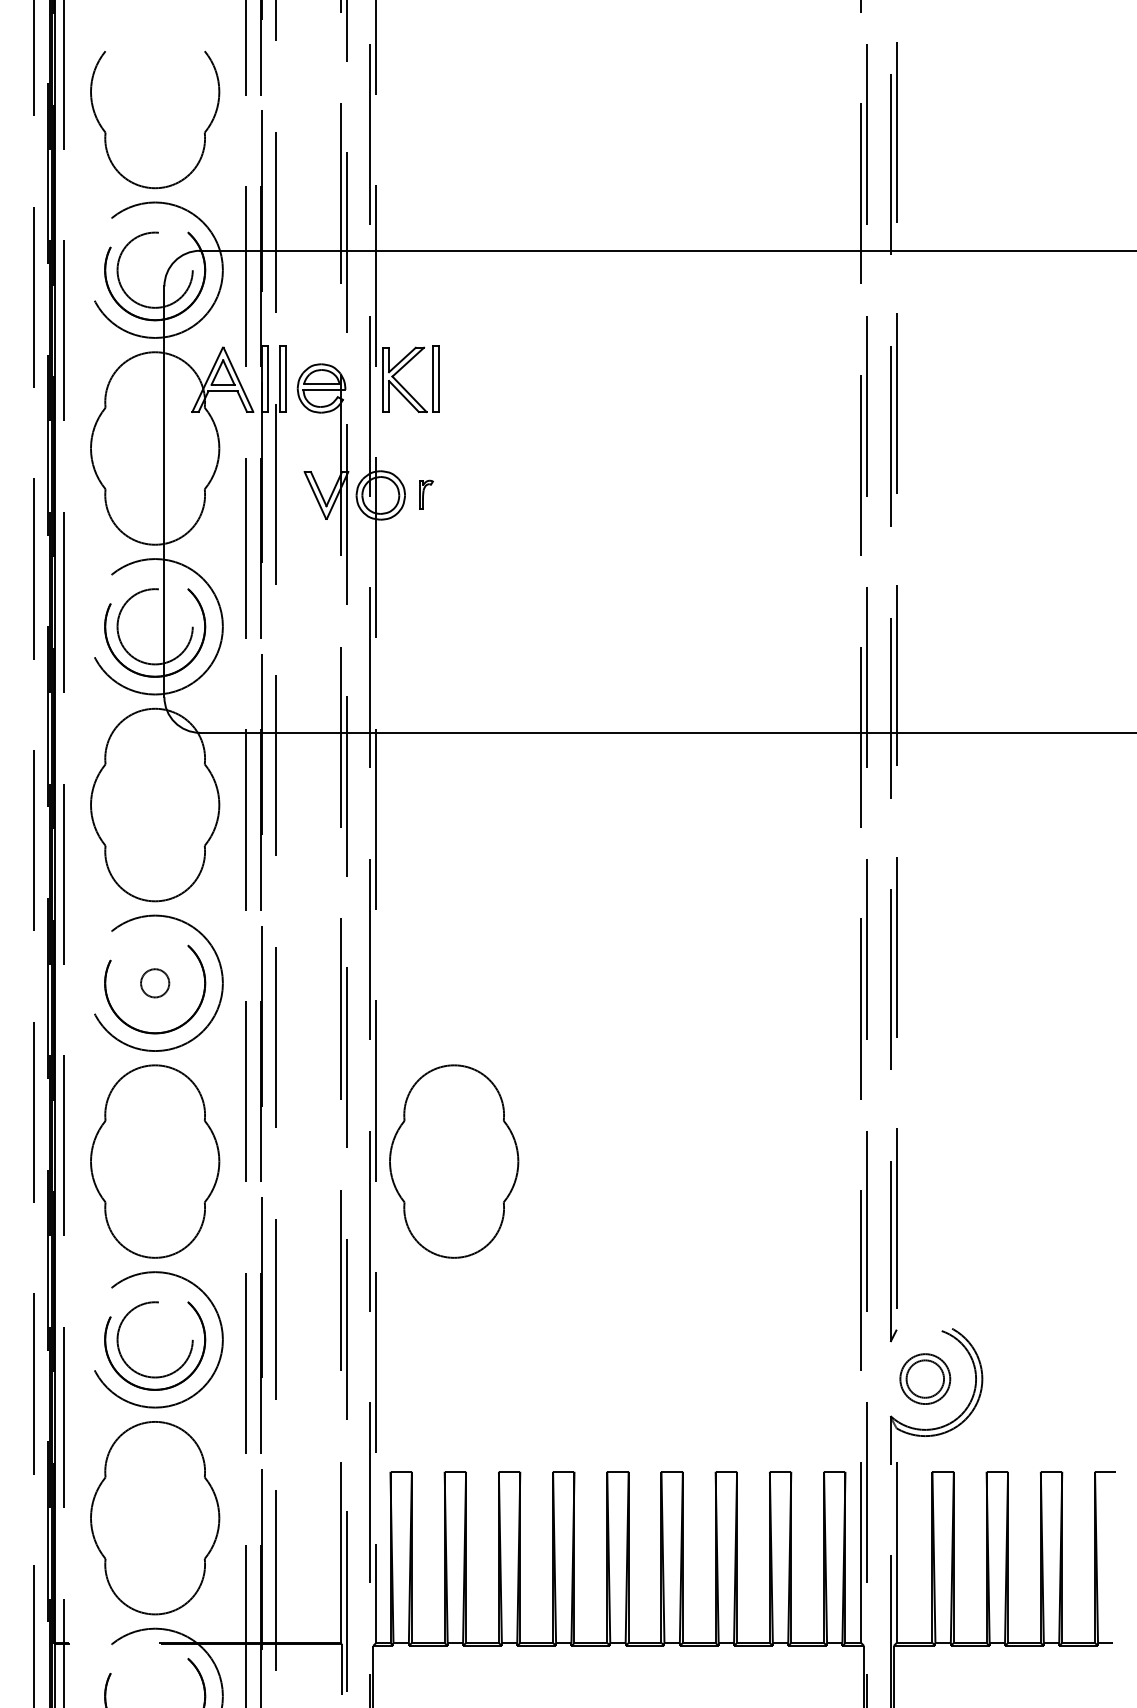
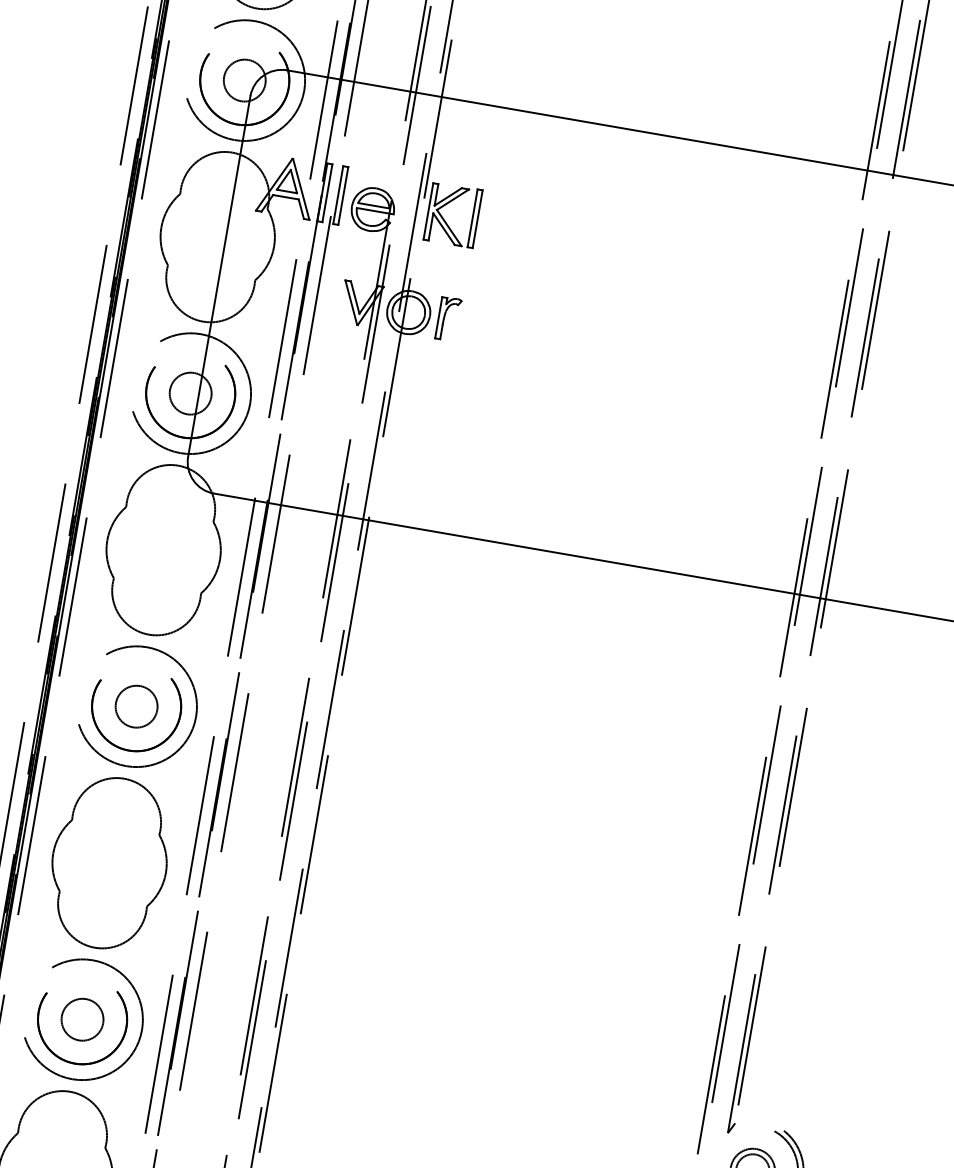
circle: (154, 269) -> (244, 79), size x0.62
part: (426, 494) -> (448, 318), size x1.67
circle: (154, 626) -> (190, 393), size x0.62
circle: (154, 982) -> (136, 705), size x1.67
part: (454, 1161) -> (372, 908), removed
circle: (154, 1339) -> (82, 1019), size x0.62

